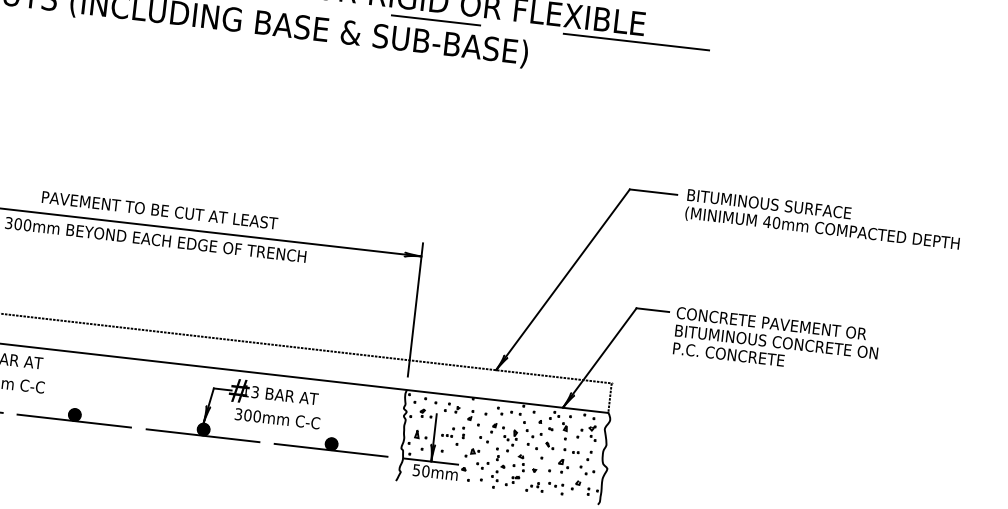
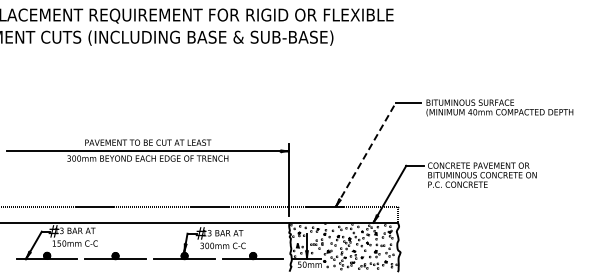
line: (435, 20) -> (282, 25), removed
line: (637, 41) -> (390, 24), removed
line: (562, 280) -> (365, 155), solid -> dashed

